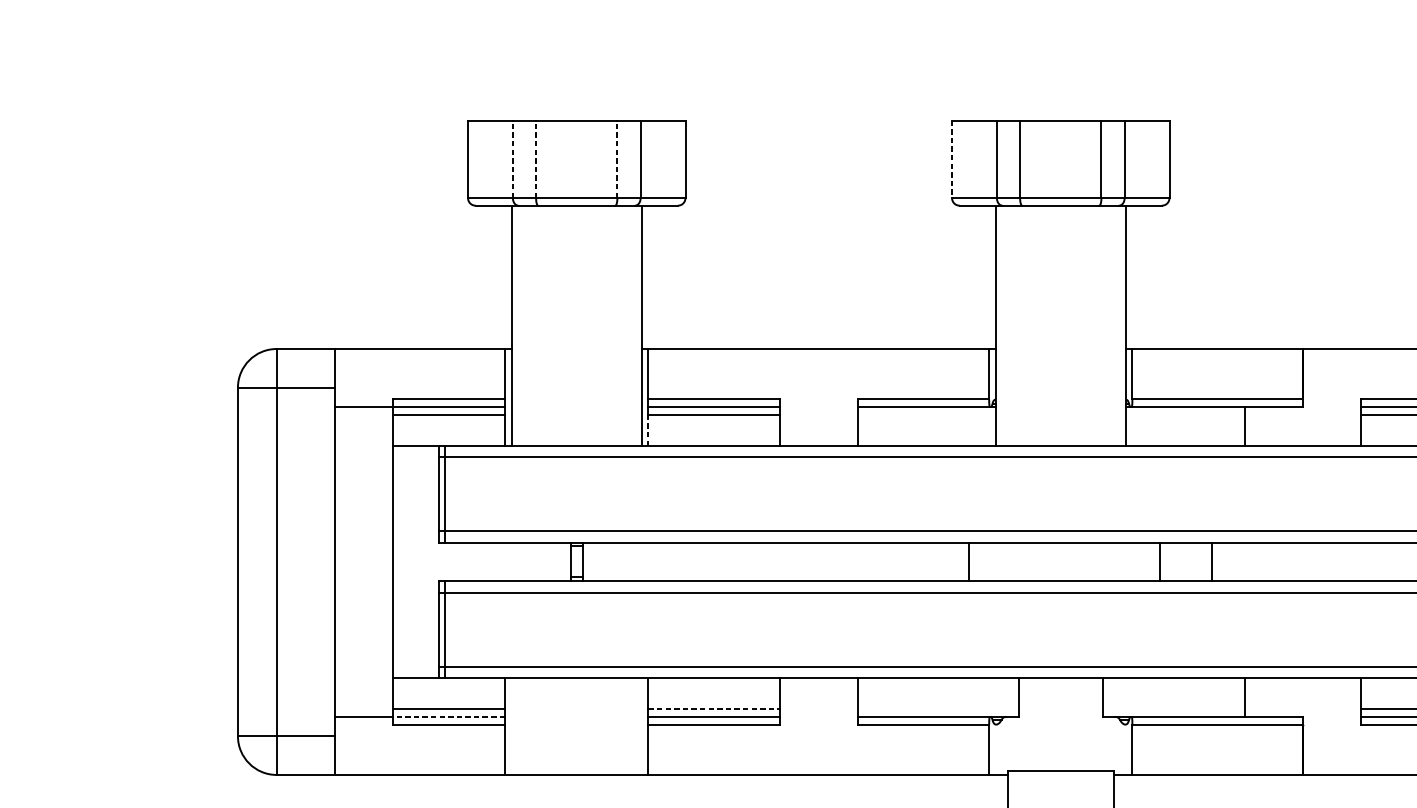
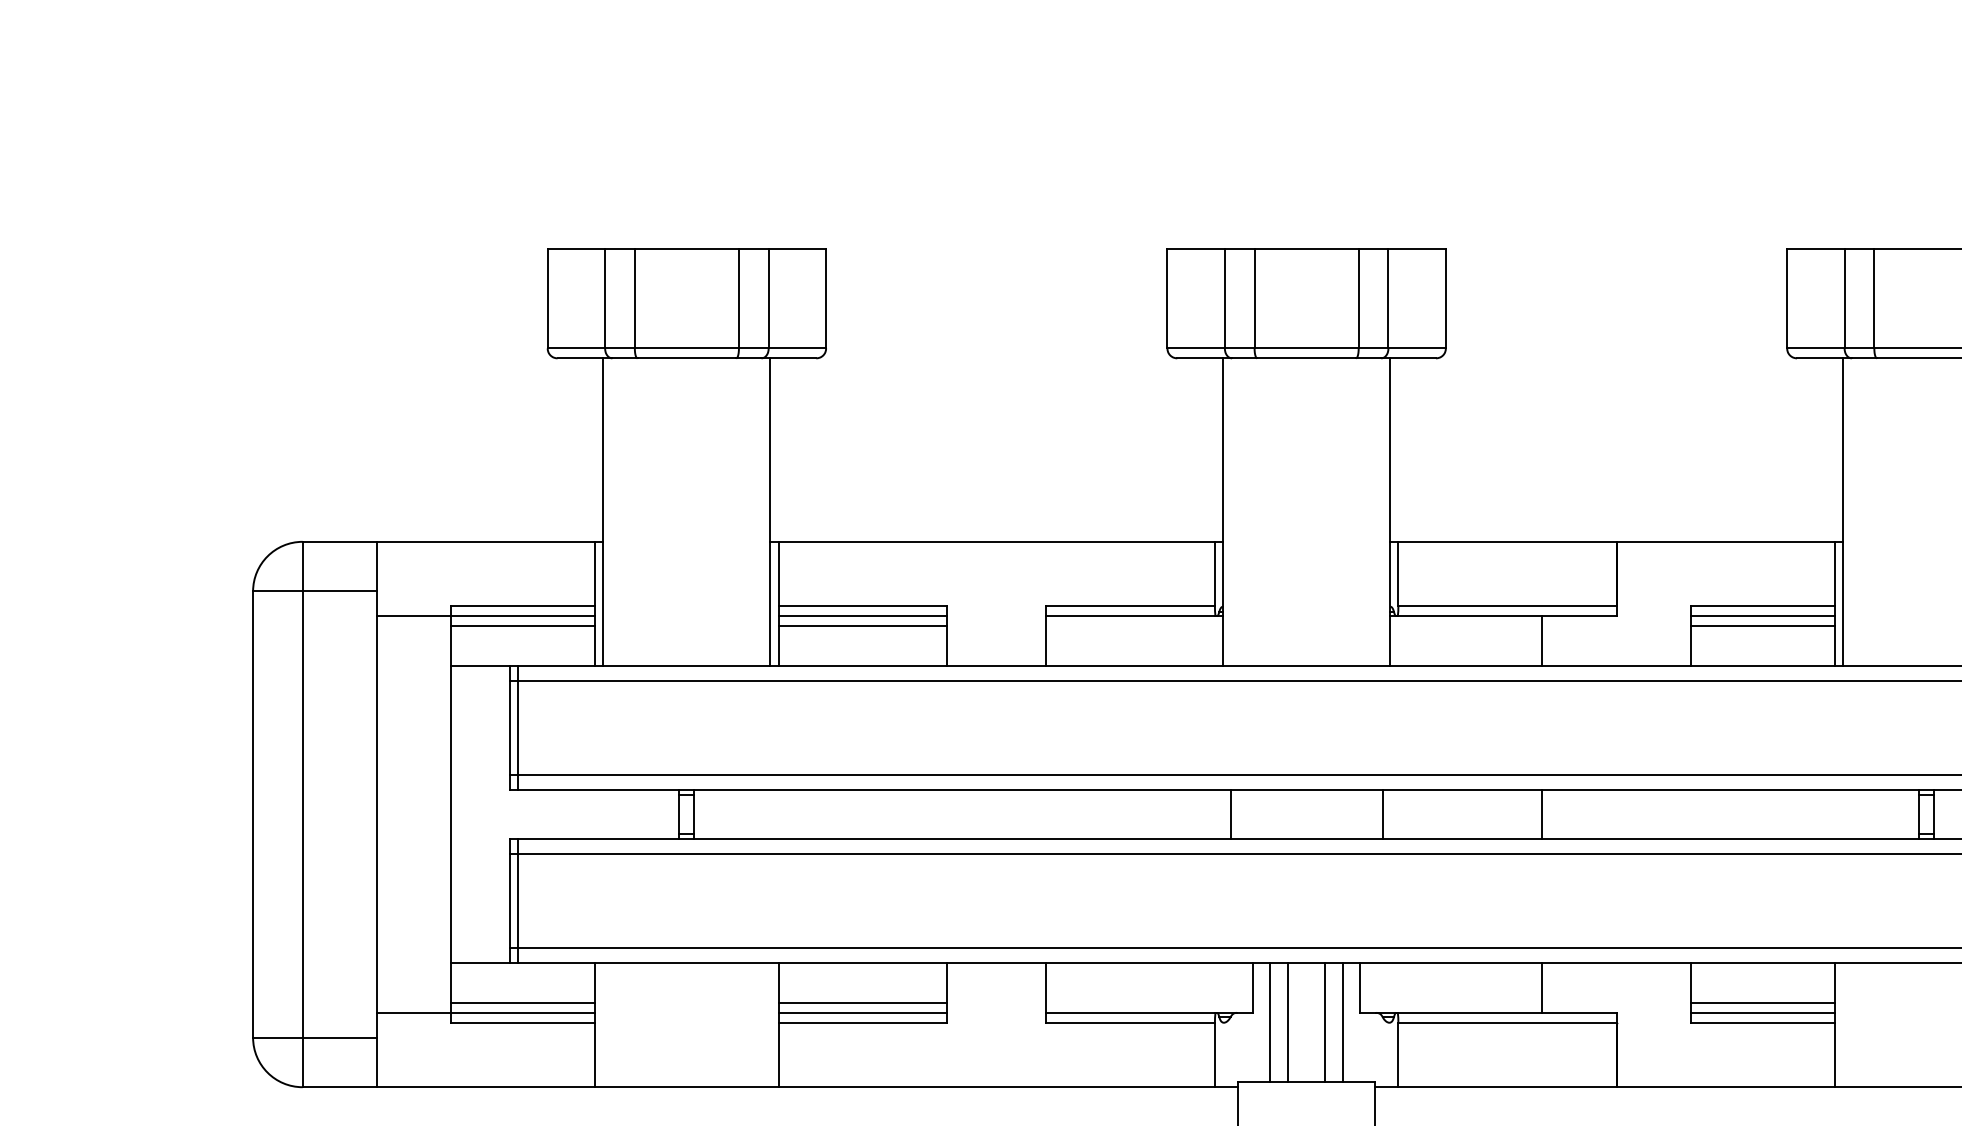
line: (513, 158) -> (605, 298), dashed -> solid
line: (535, 158) -> (634, 298), dashed -> solid
line: (617, 158) -> (738, 298), dashed -> solid
line: (952, 158) -> (1167, 298), dashed -> solid
line: (648, 429) -> (778, 645), dashed -> solid
line: (969, 561) -> (1230, 814), moved
line: (1159, 561) -> (1382, 814), moved
line: (1212, 561) -> (1542, 814), moved
line: (714, 708) -> (863, 1002), dashed -> solid
line: (449, 716) -> (523, 1012), dashed -> solid
line: (1032, 724) -> (1270, 1022), added
line: (1046, 724) -> (1288, 1022), added
line: (1074, 724) -> (1324, 1022), added
line: (1089, 724) -> (1343, 1022), added

